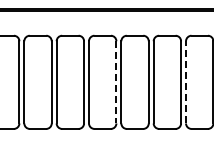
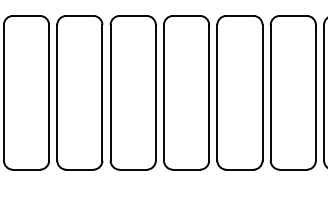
line: (186, 81) -> (271, 91), dashed -> solid
line: (116, 82) -> (155, 93), dashed -> solid

